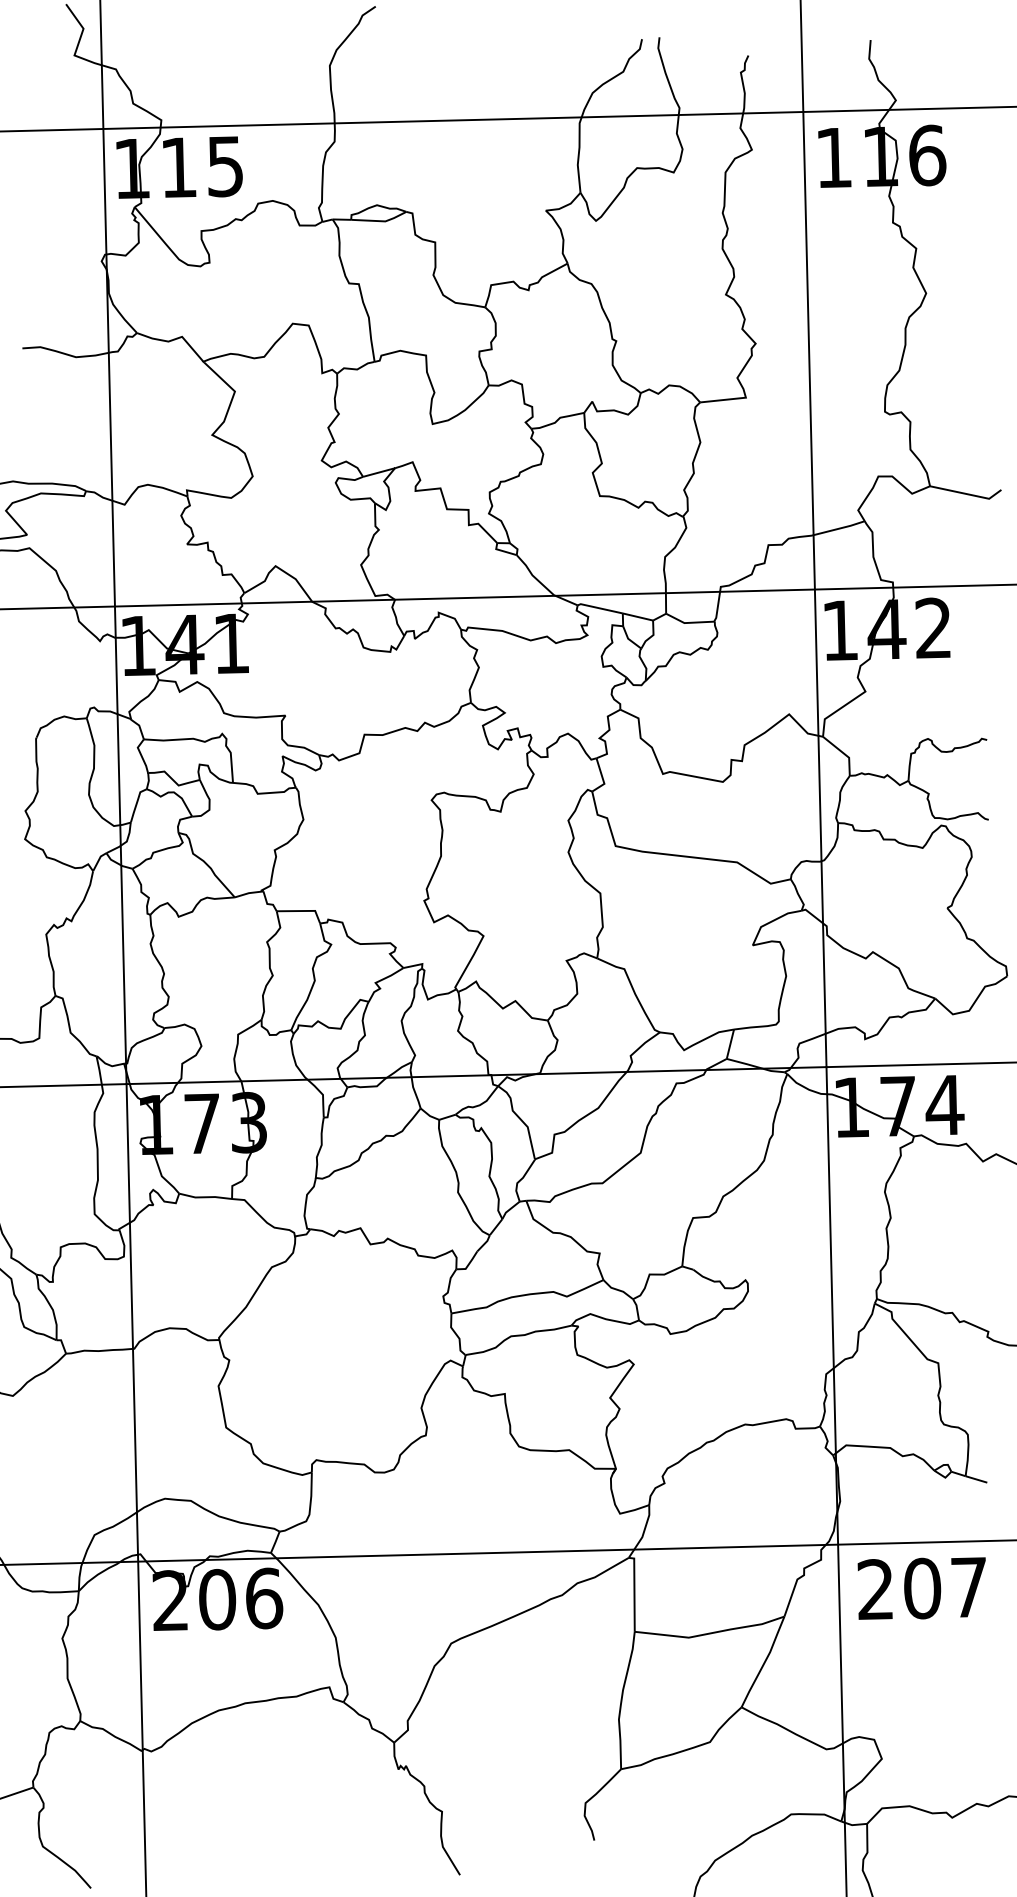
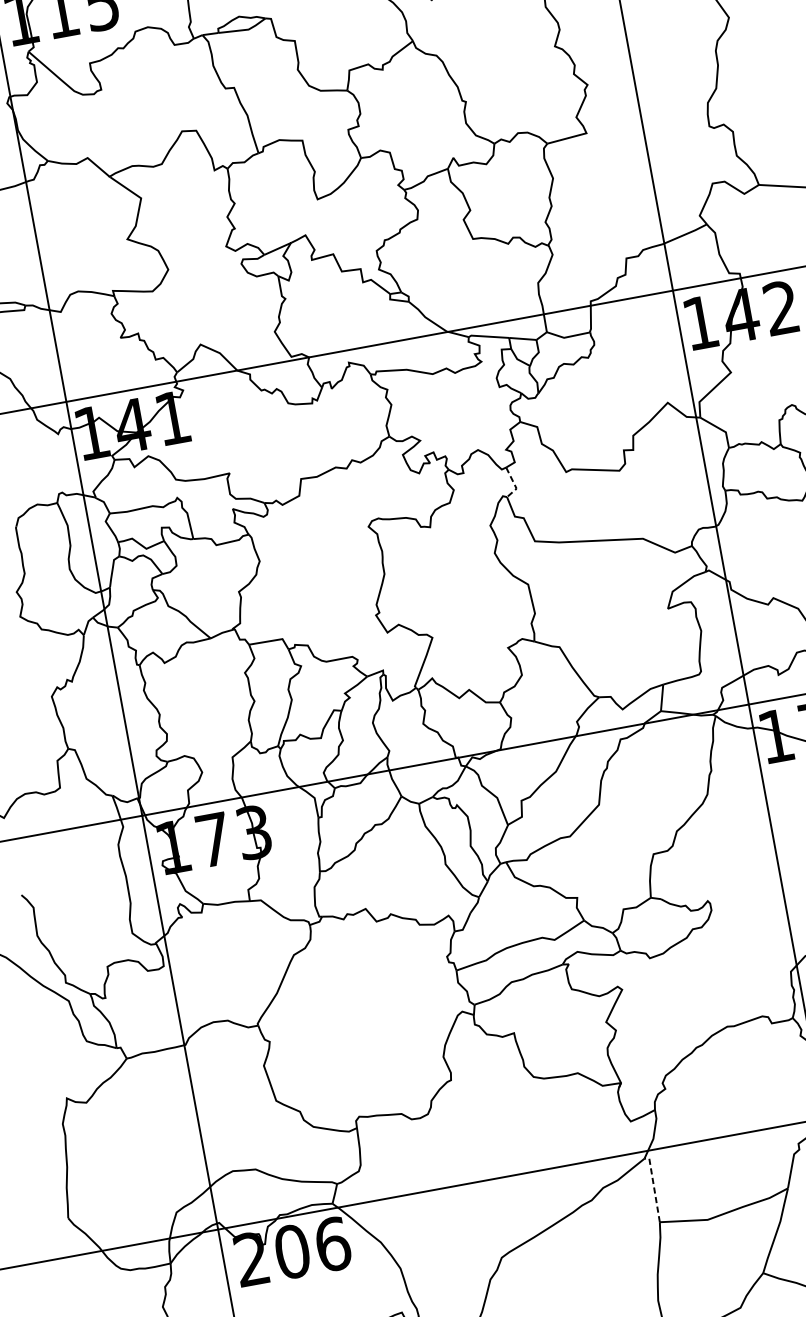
line: (602, 779) -> (514, 485), solid -> dashed
line: (634, 1591) -> (654, 1187), solid -> dashed

